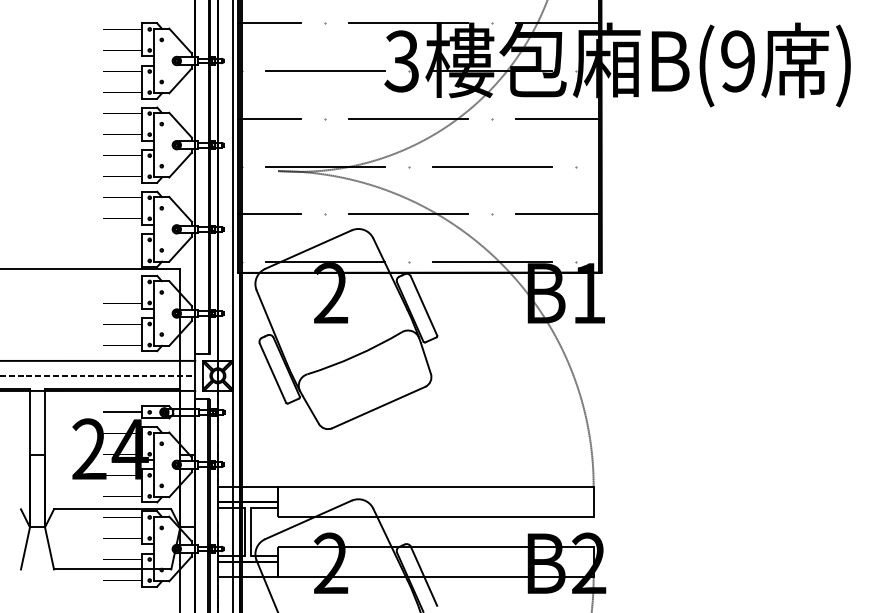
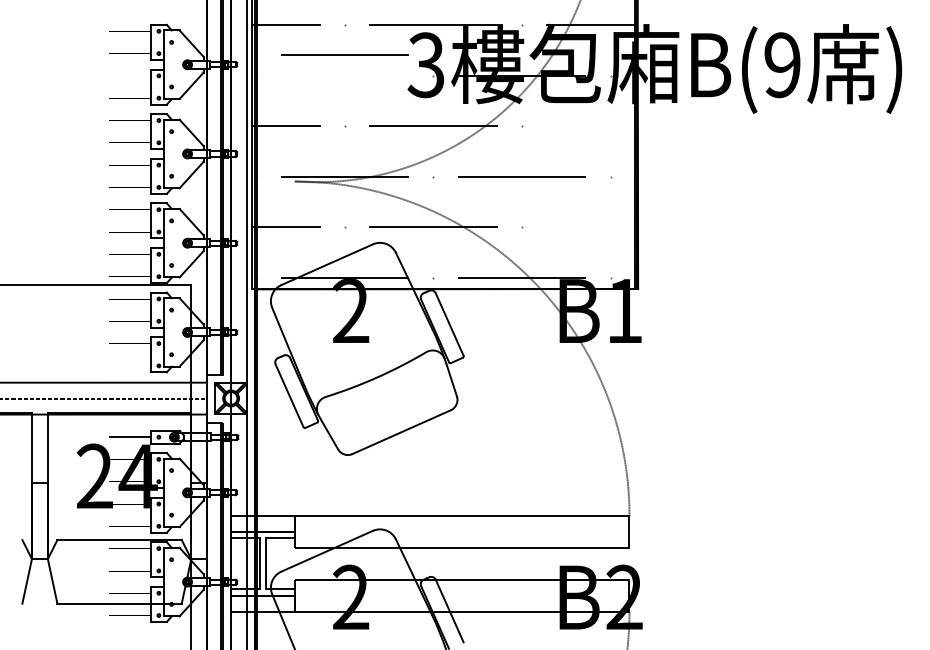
line: (324, 71) -> (344, 54), moved
line: (557, 119) -> (591, 126), removed
line: (557, 214) -> (591, 227), removed

